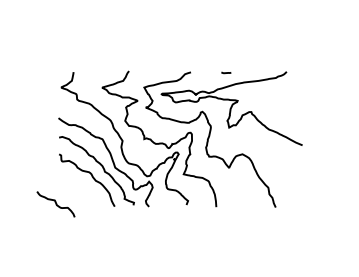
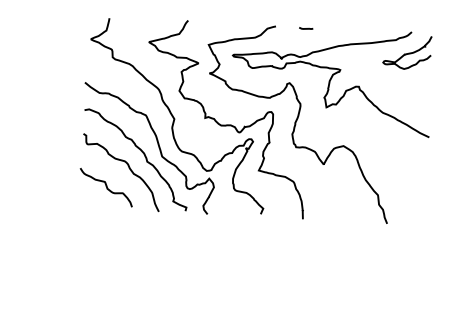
curve: (226, 72) -> (306, 28), moved
curve: (283, 86) -> (406, 52), added
curve: (55, 204) -> (105, 187), moved

